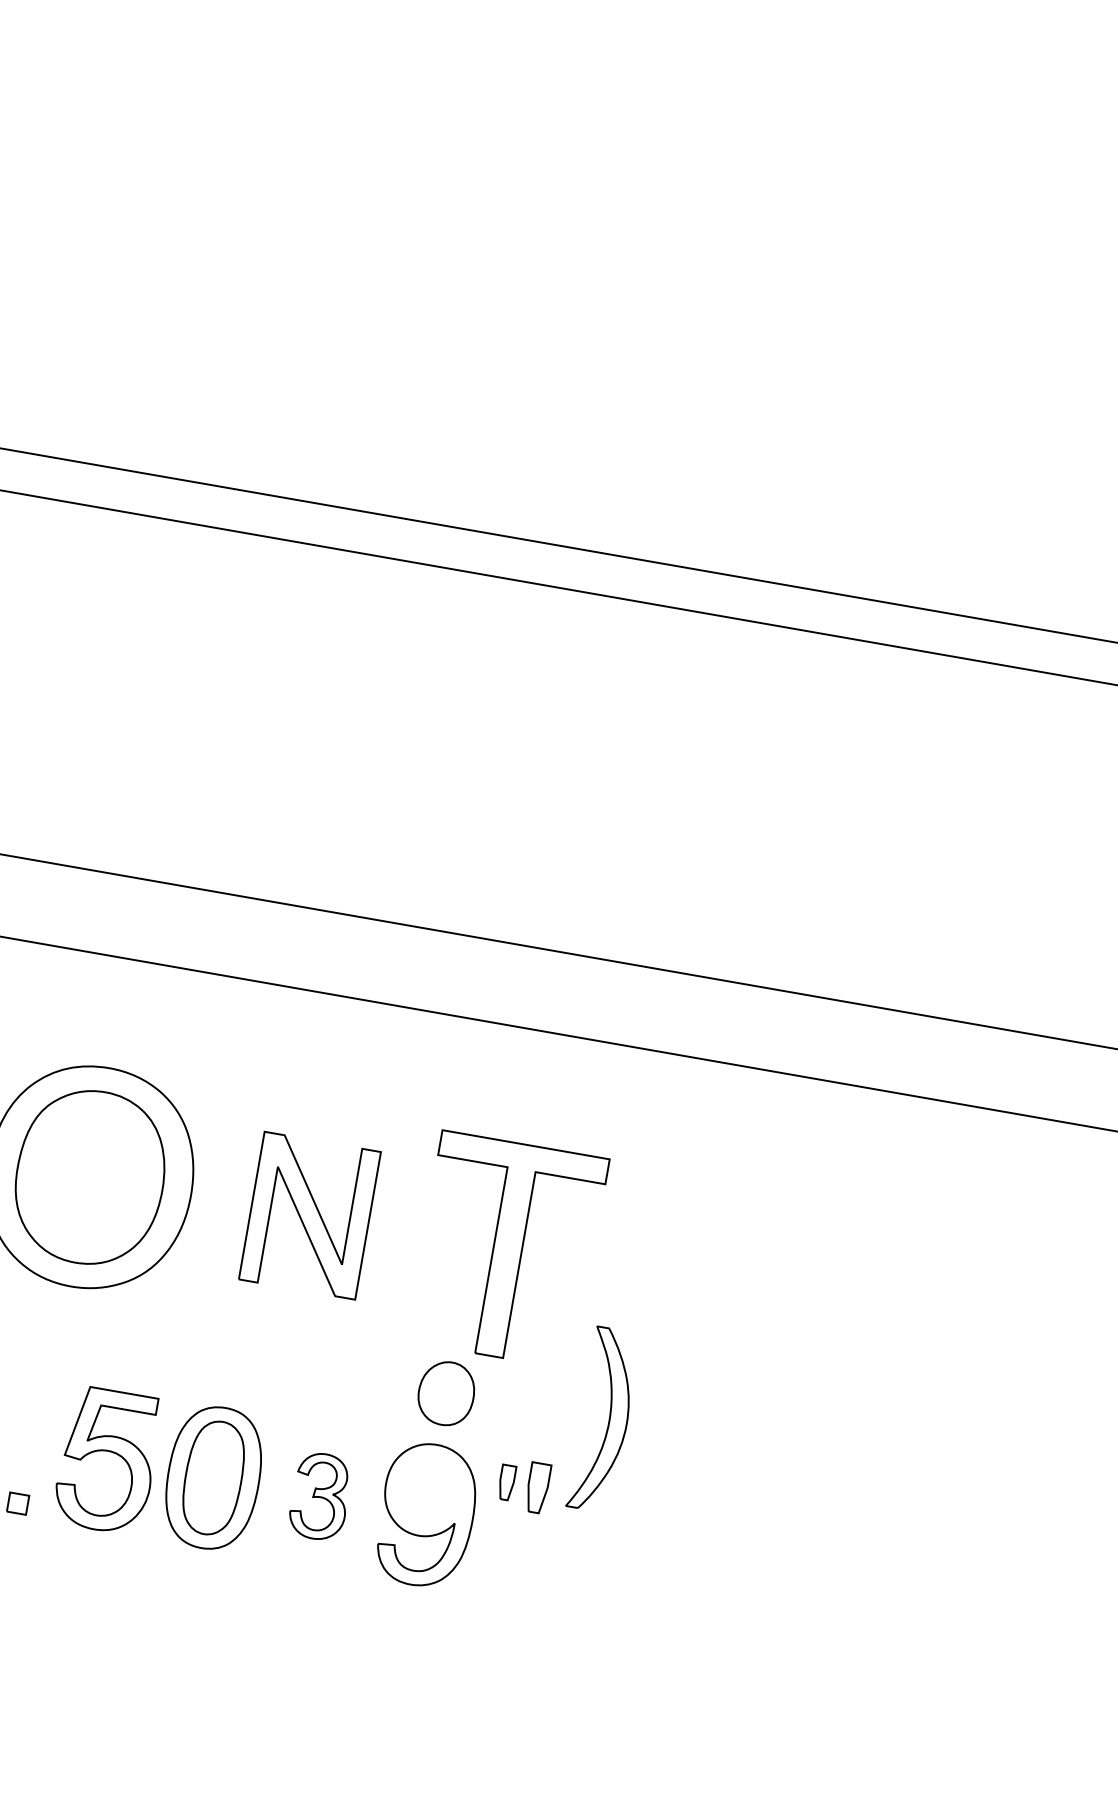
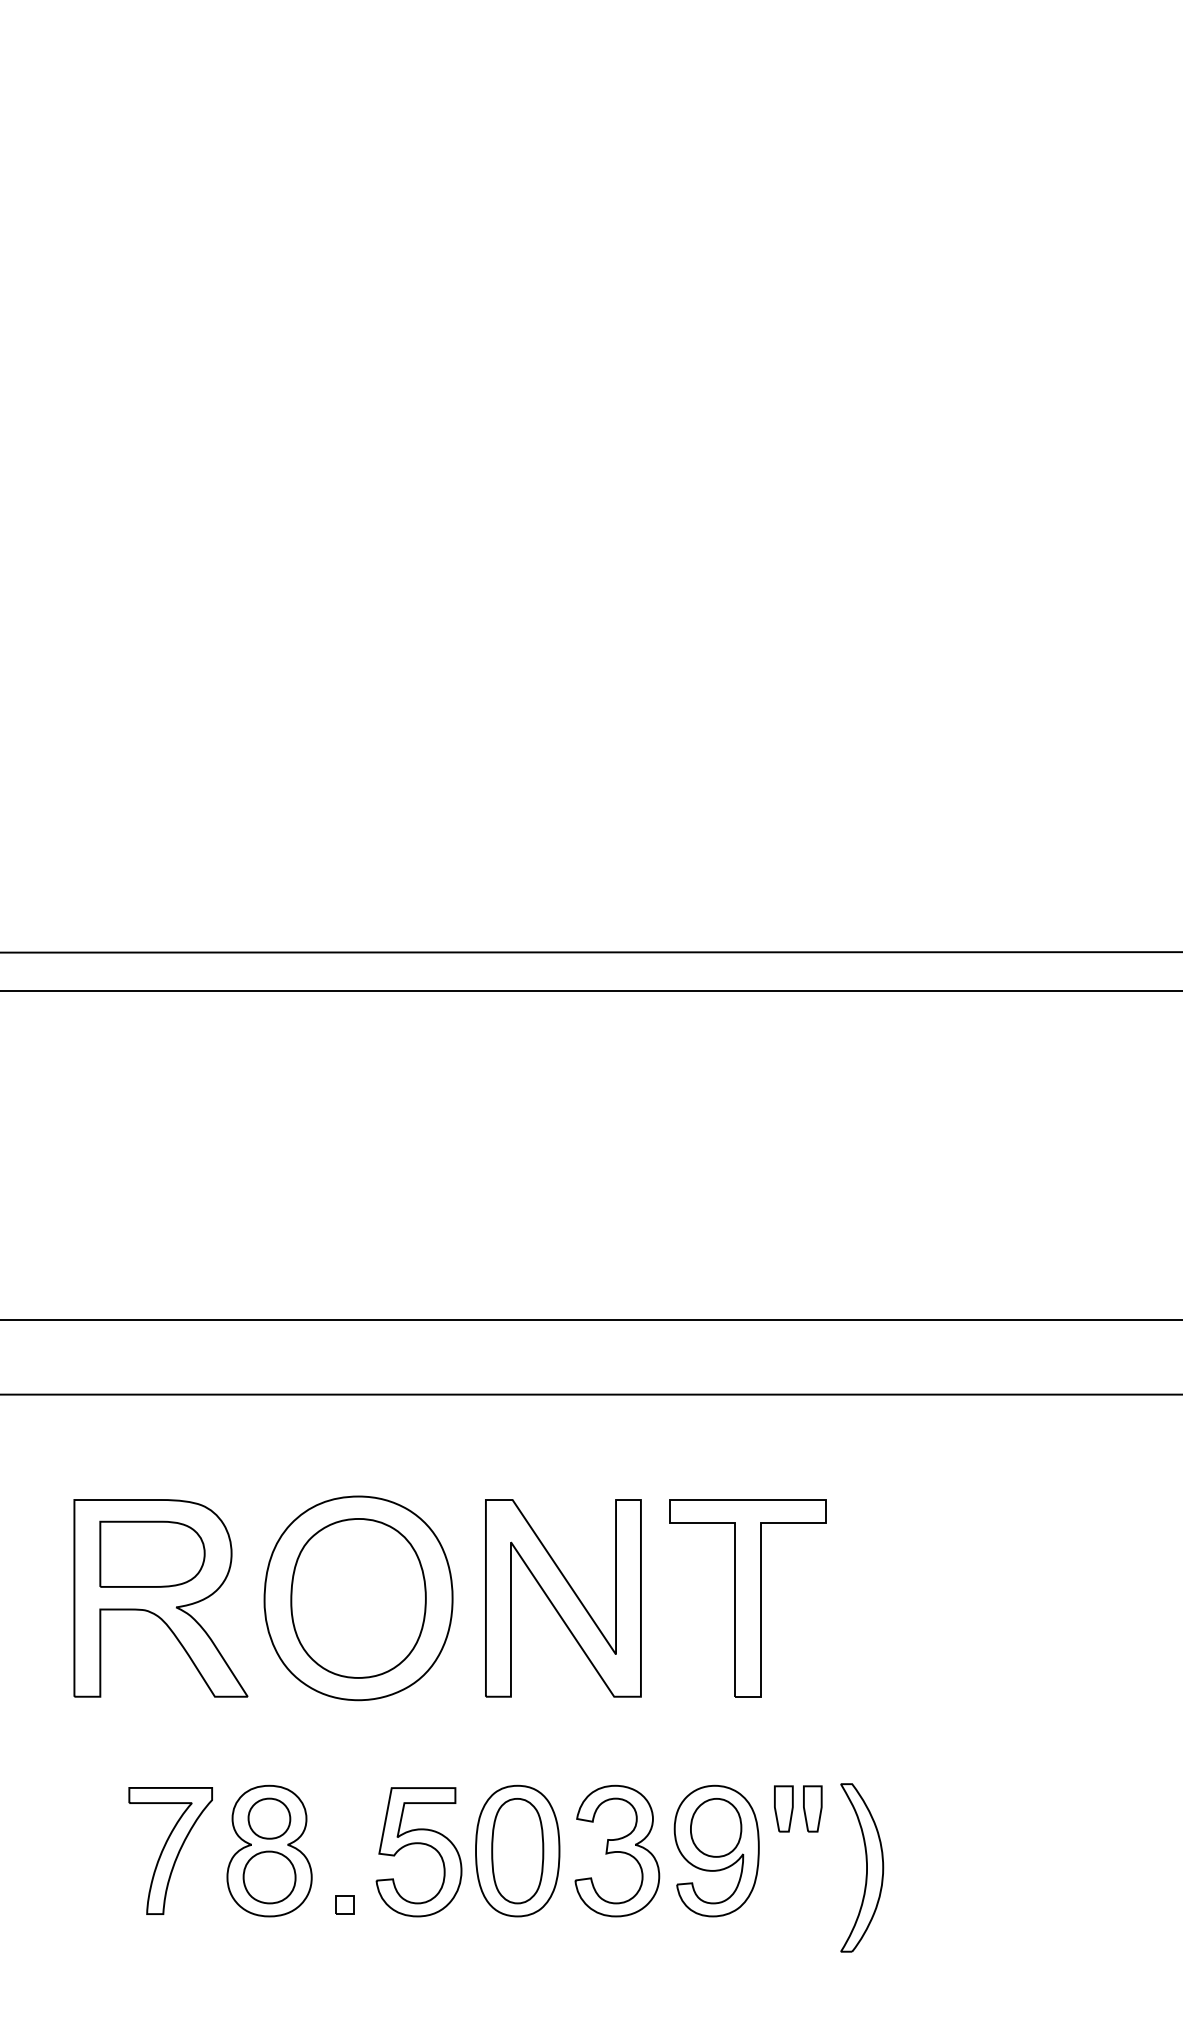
part: (309, 1215) -> (563, 1598), size x1.43
part: (446, 1393) -> (716, 1827), moved
part: (604, 1419) -> (862, 1867), moved
part: (506, 1482) -> (783, 1808), size x1.43
part: (320, 1496) -> (617, 1850), size x1.67

